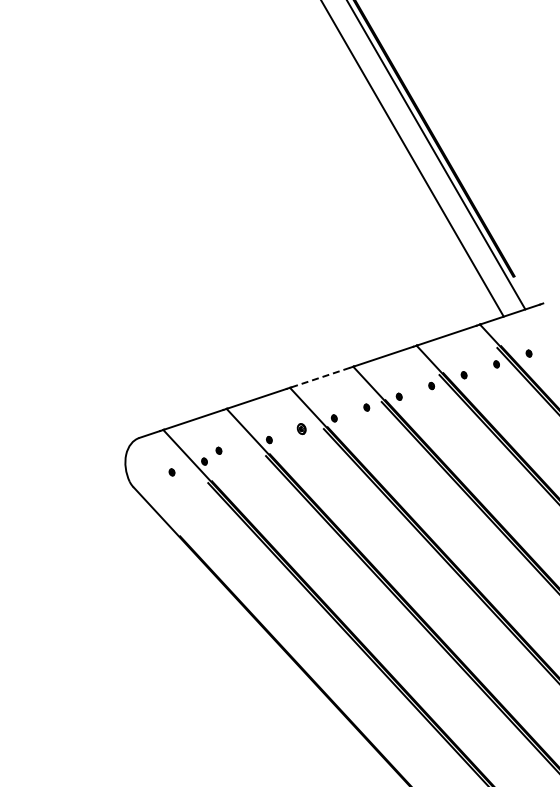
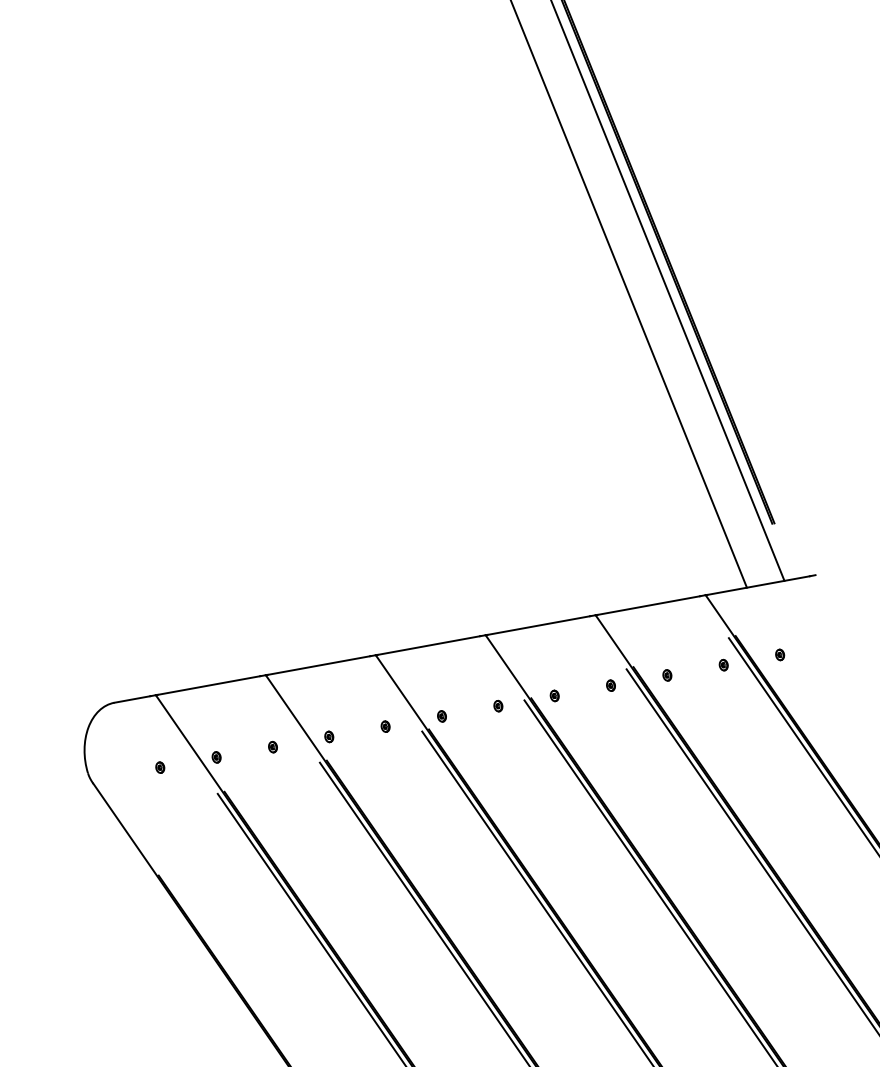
line: (320, 377) -> (428, 645), dashed -> solid
part: (301, 429) -> (385, 727), size x0.62
part: (218, 450) -> (272, 746), moved

